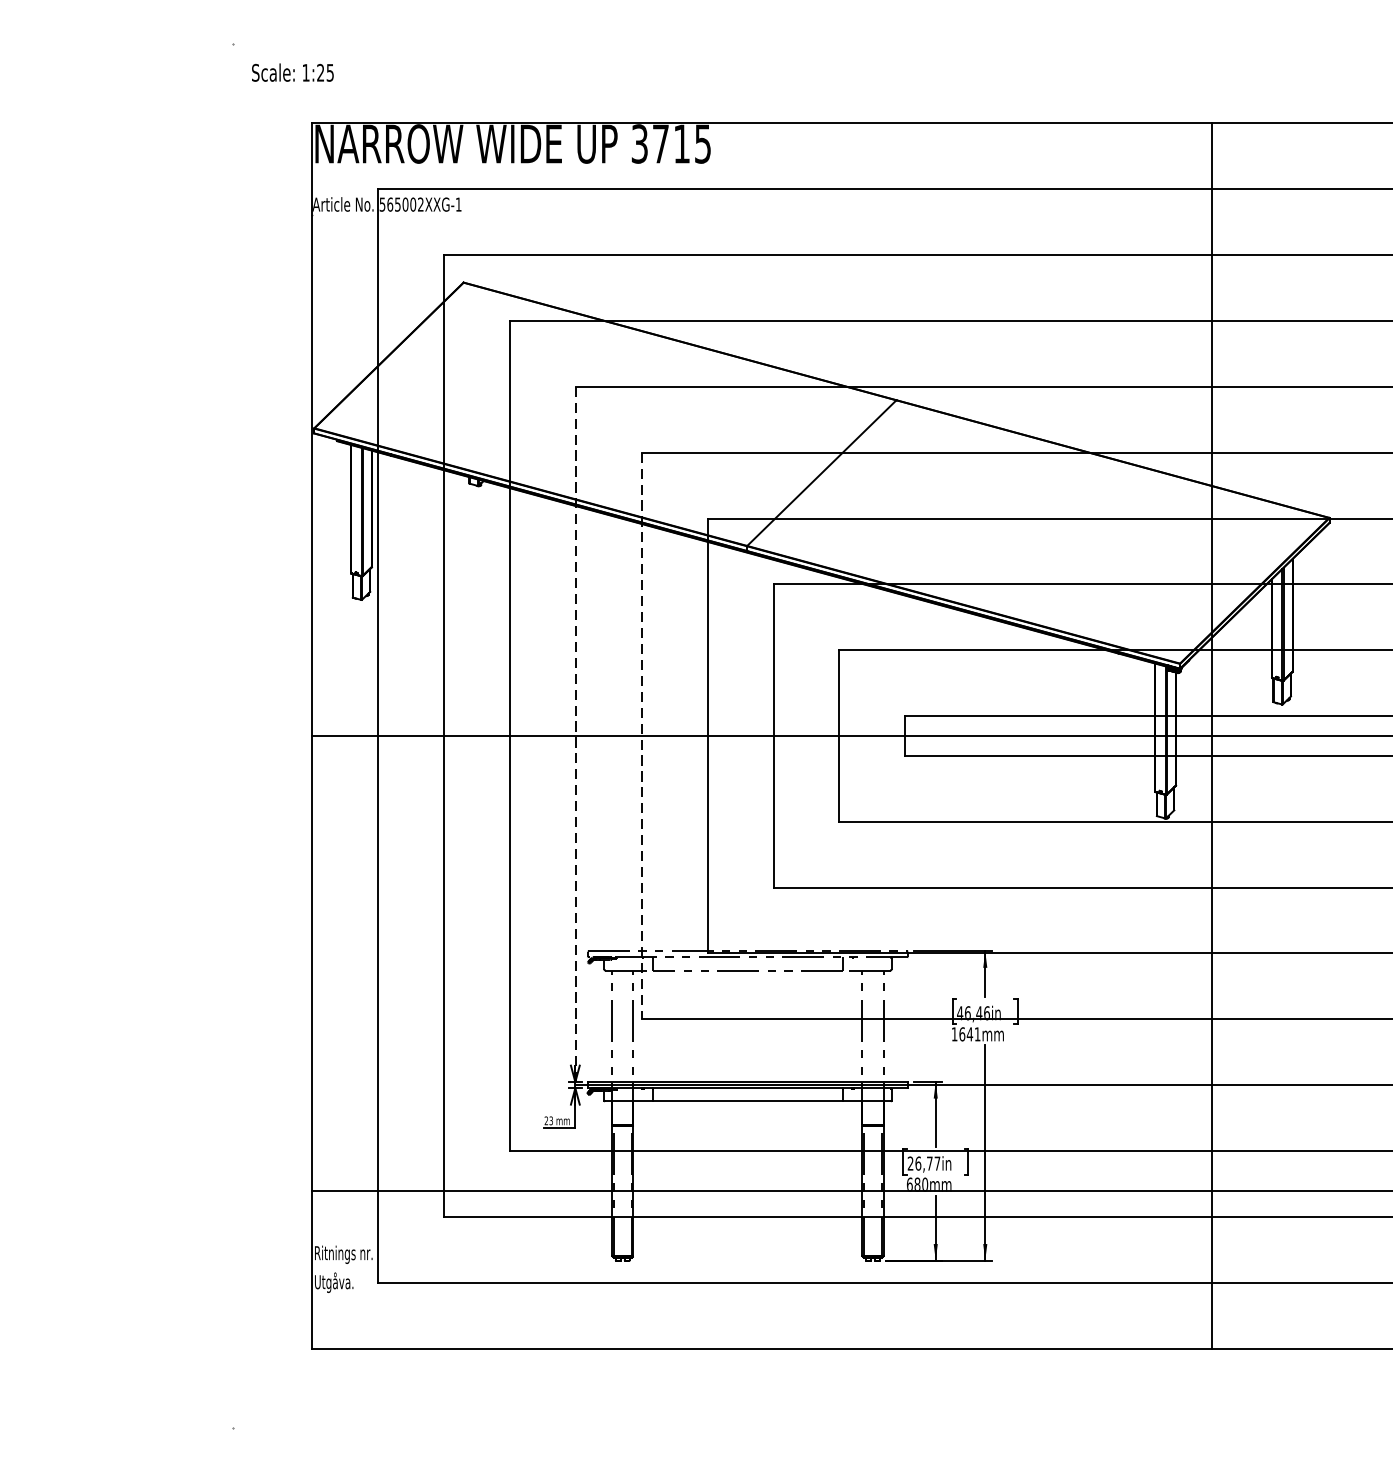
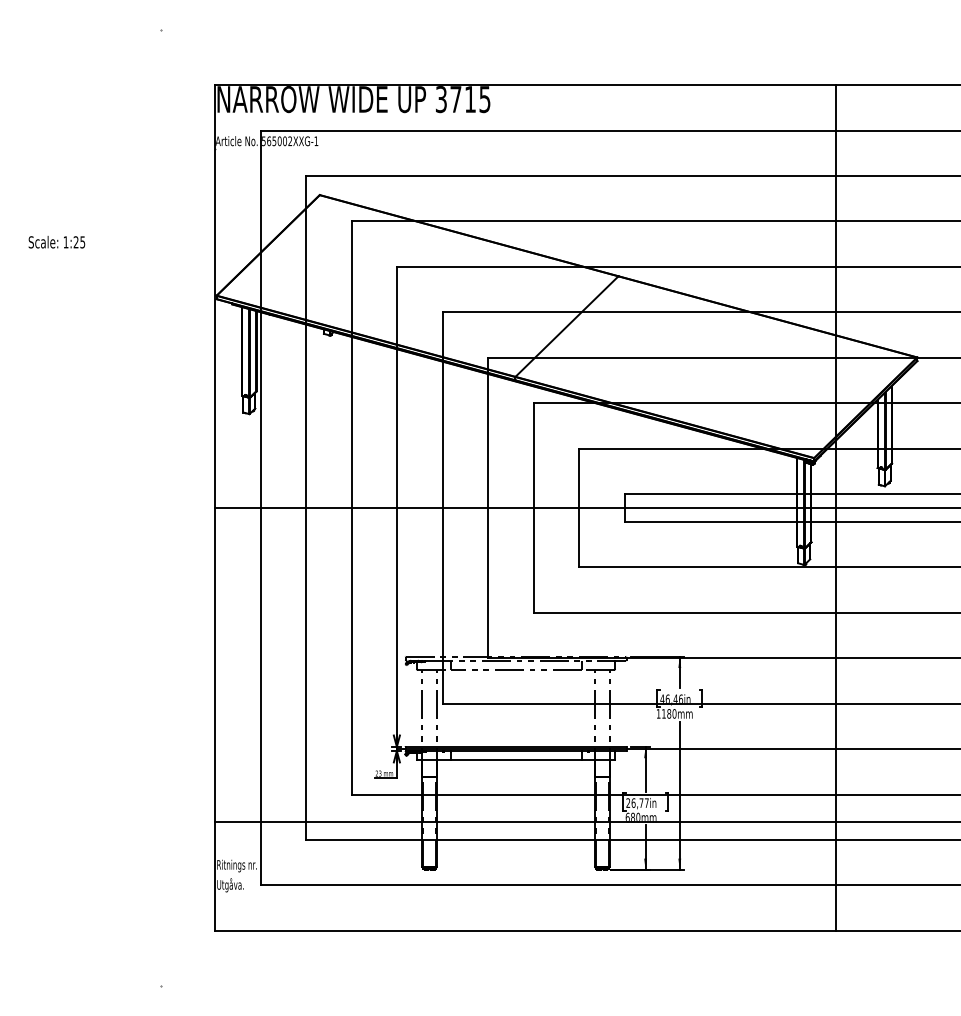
text: (292, 73) -> (56, 242), moved
line: (576, 736) -> (397, 508), dashed -> solid
line: (641, 736) -> (442, 508), dashed -> solid
text: (970, 1033) -> (669, 713), 1641mm -> 1180mm

